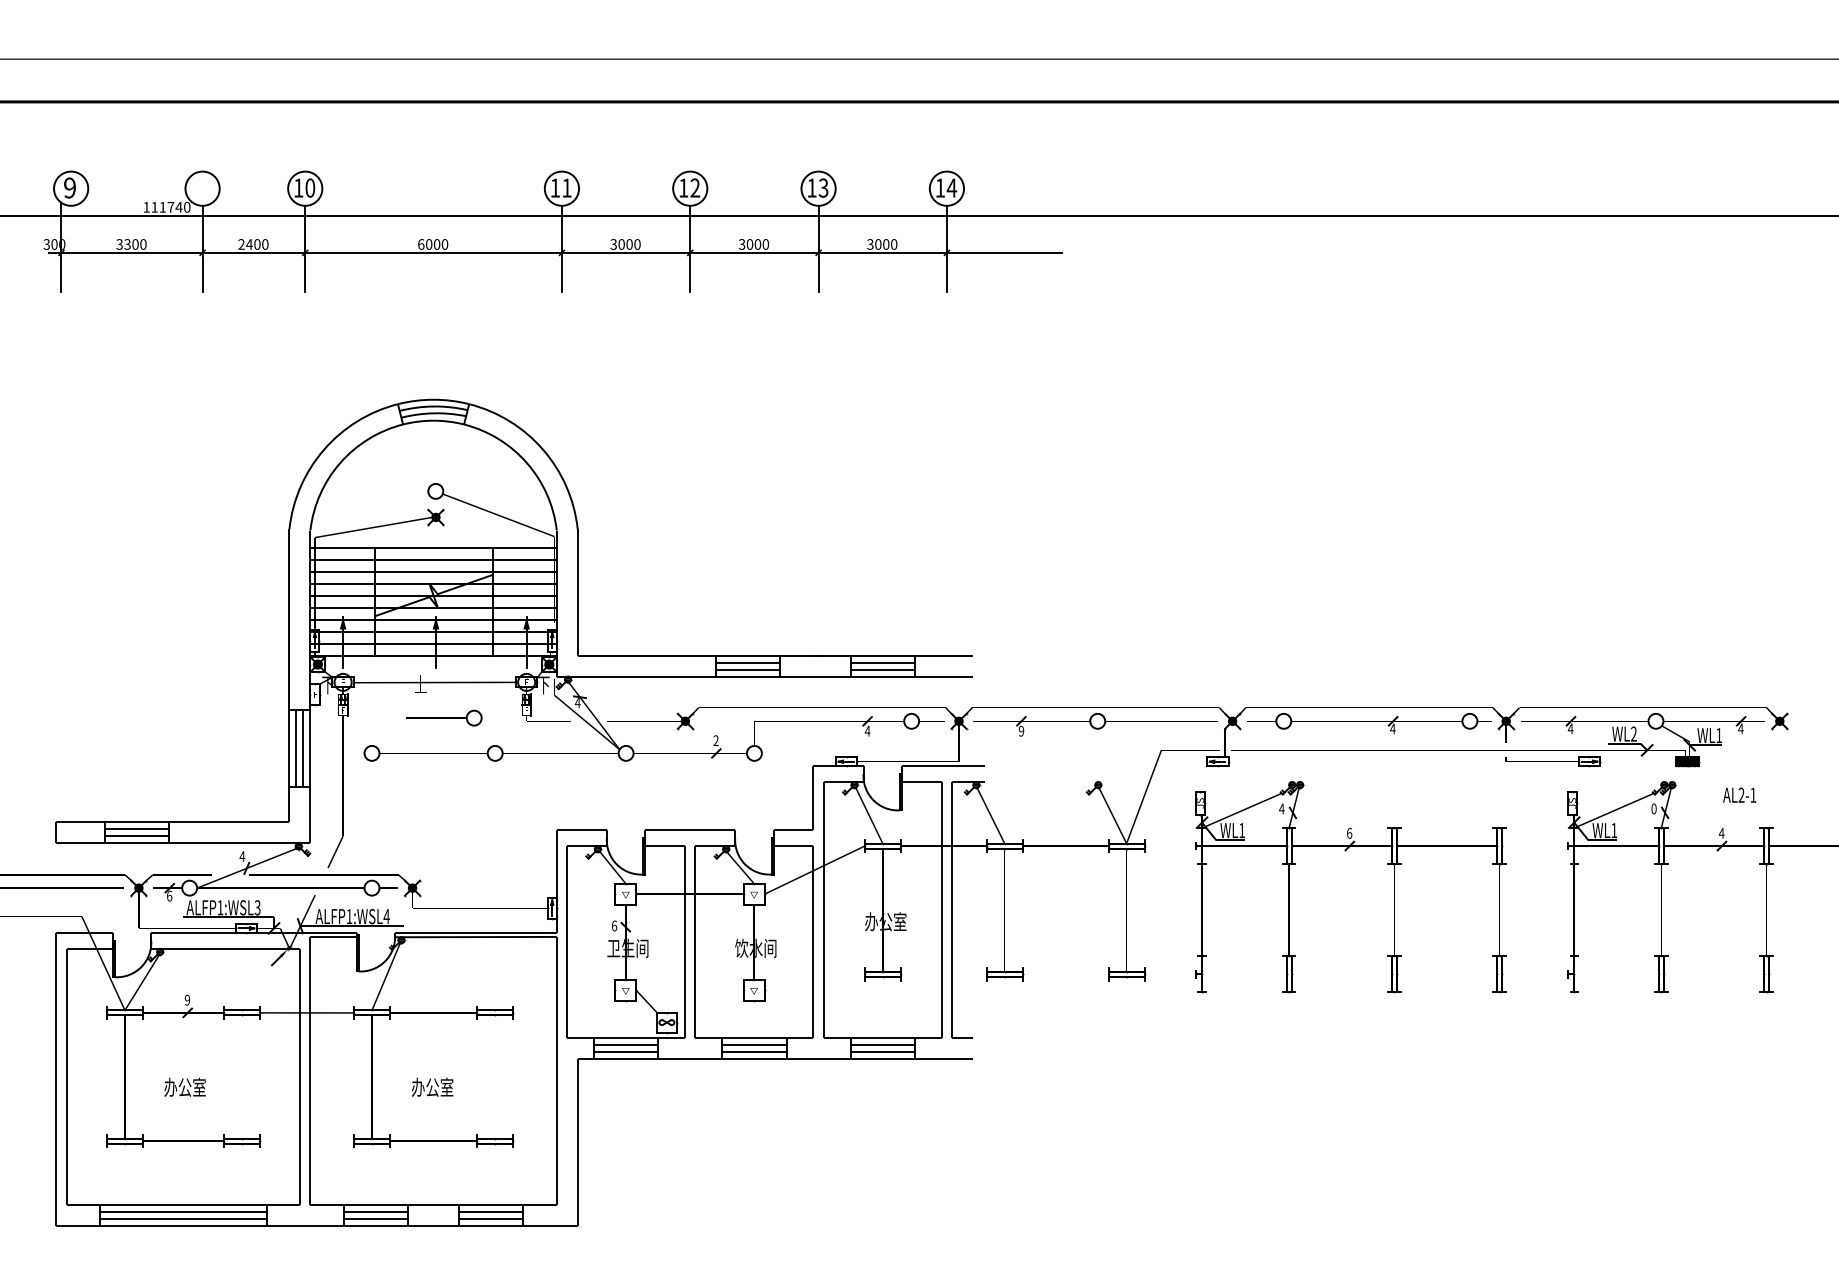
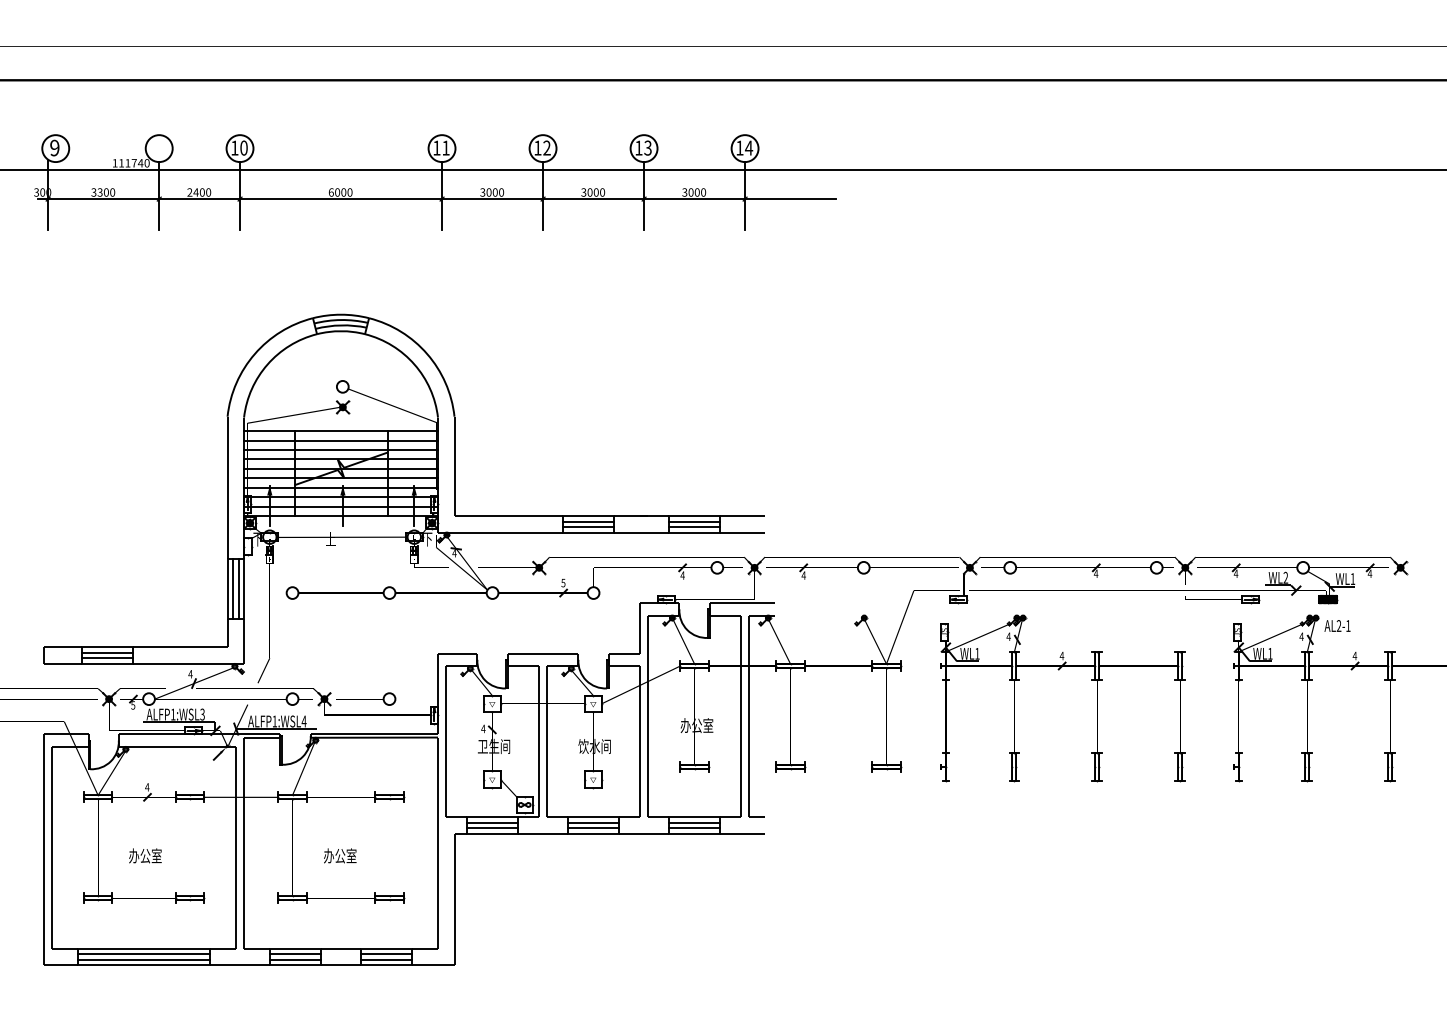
part: (444, 717) -> (366, 698), moved
text: (1021, 730) -> (803, 575), 9 -> 4
text: (715, 740) -> (562, 582), 2 -> 5
text: (1739, 794) -> (1337, 625), moved
text: (1653, 808) -> (1301, 636), 0 -> 4
text: (1349, 832) -> (1061, 655), 6 -> 4
text: (169, 895) -> (133, 704), 6 -> 5
text: (613, 925) -> (482, 728), 6 -> 4
text: (187, 999) -> (147, 786), 9 -> 4

